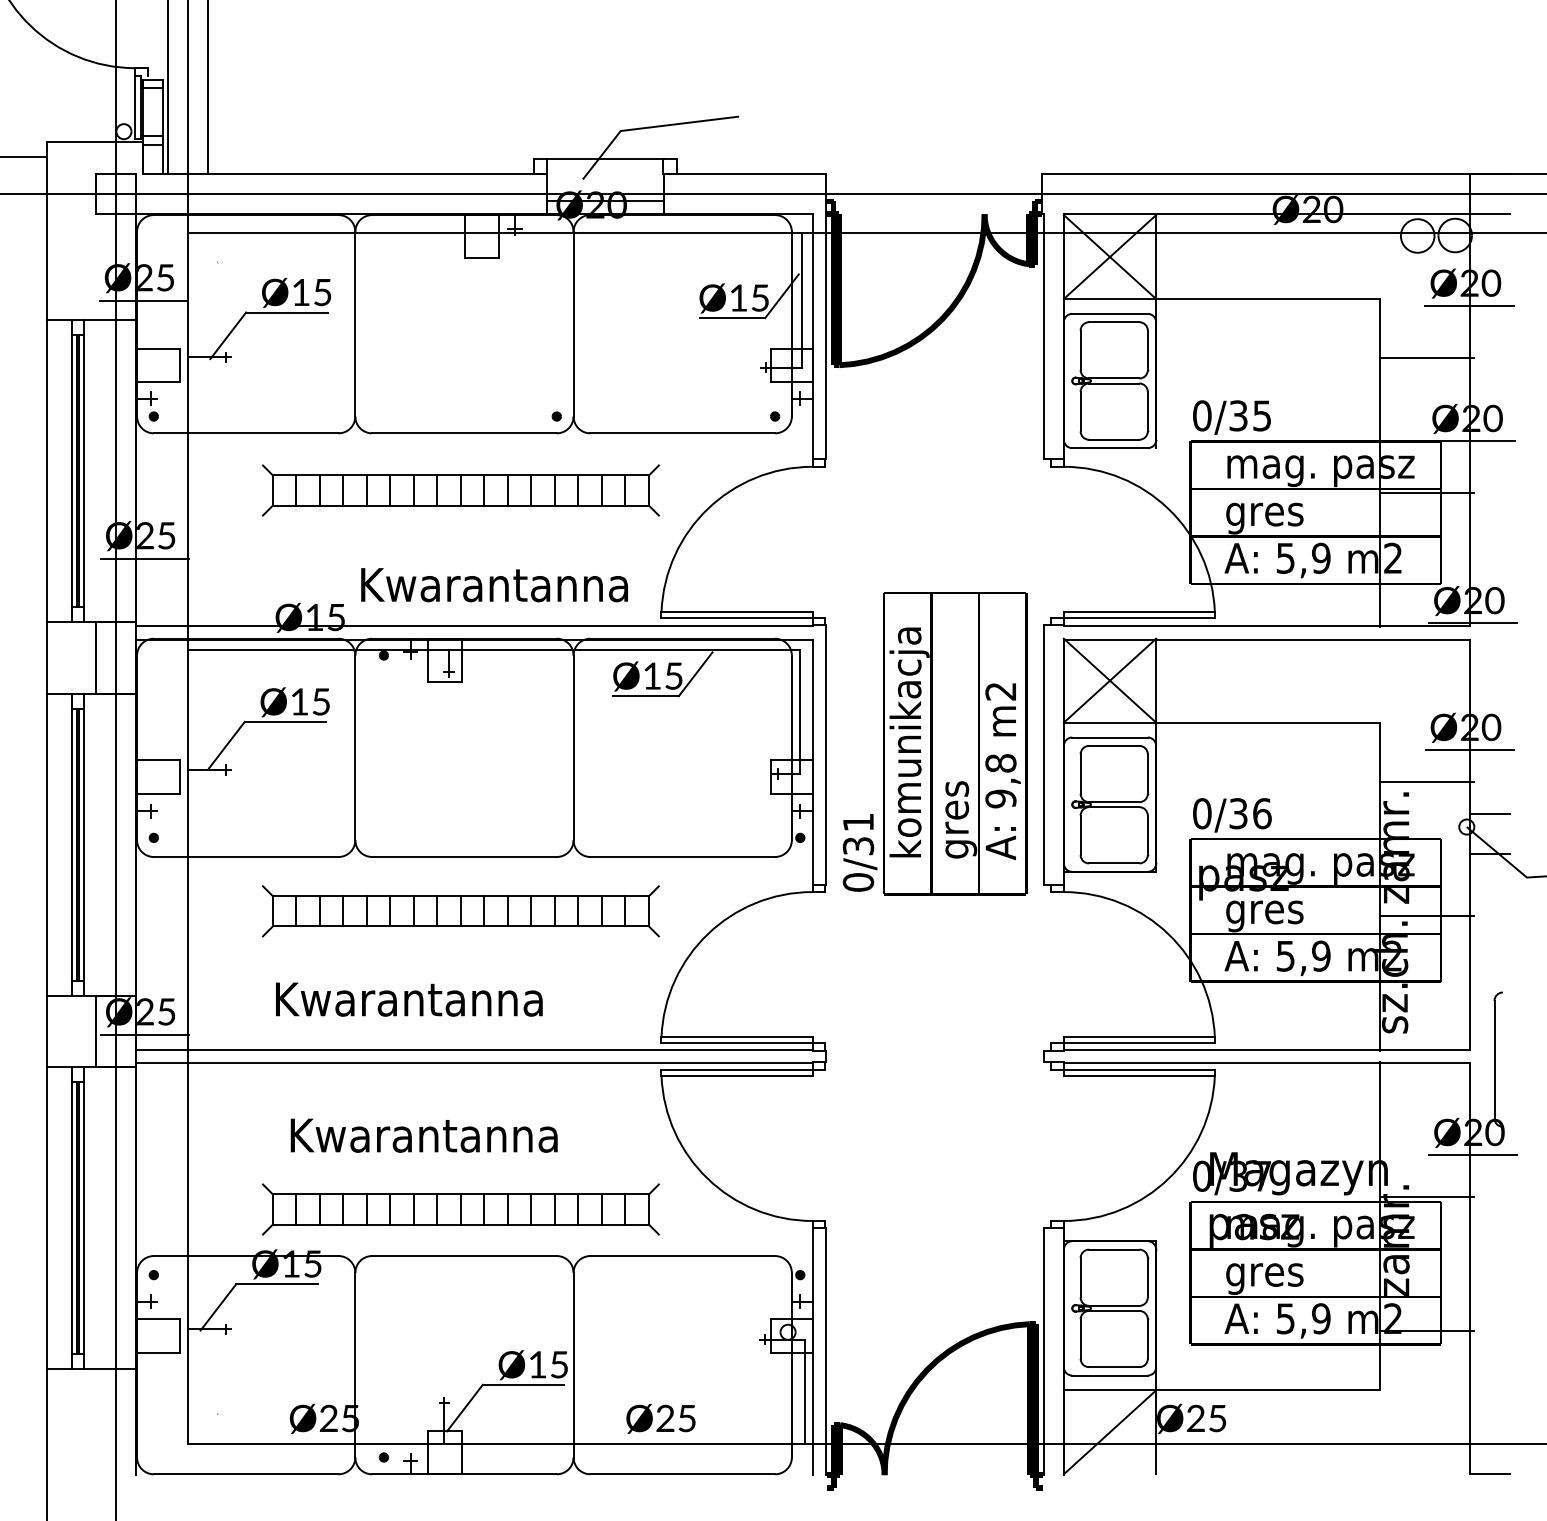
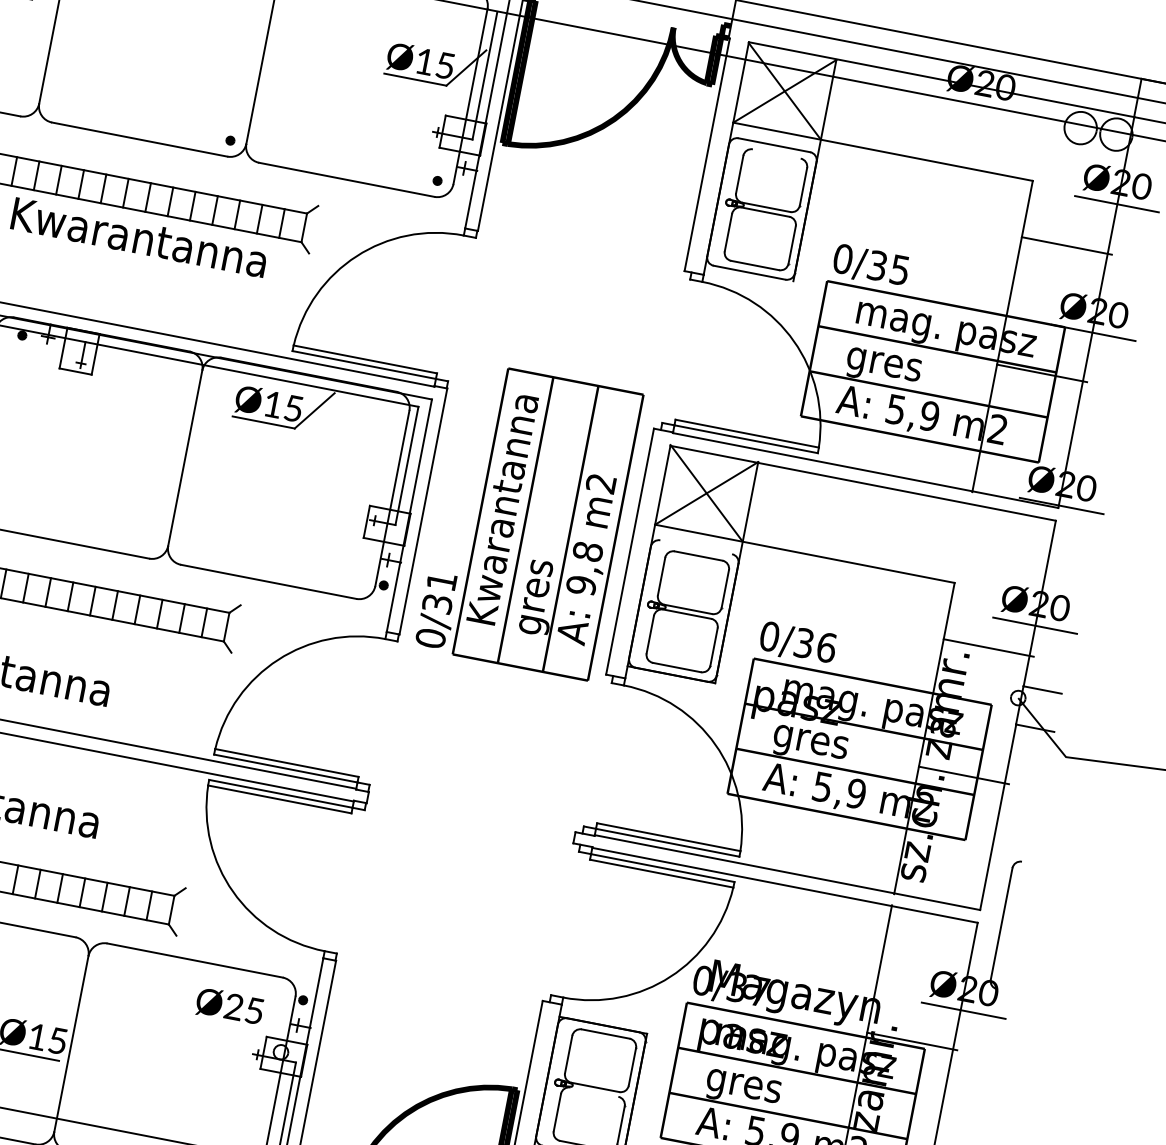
line: (1114, 322) -> (777, 154), removed
text: (494, 585) -> (139, 238), moved
text: (909, 736) -> (506, 509), komunikacja -> Kwarantanna
line: (1109, 737) -> (695, 547), removed
line: (1114, 1310) -> (594, 1091), removed
text: (660, 1418) -> (229, 1006), moved

